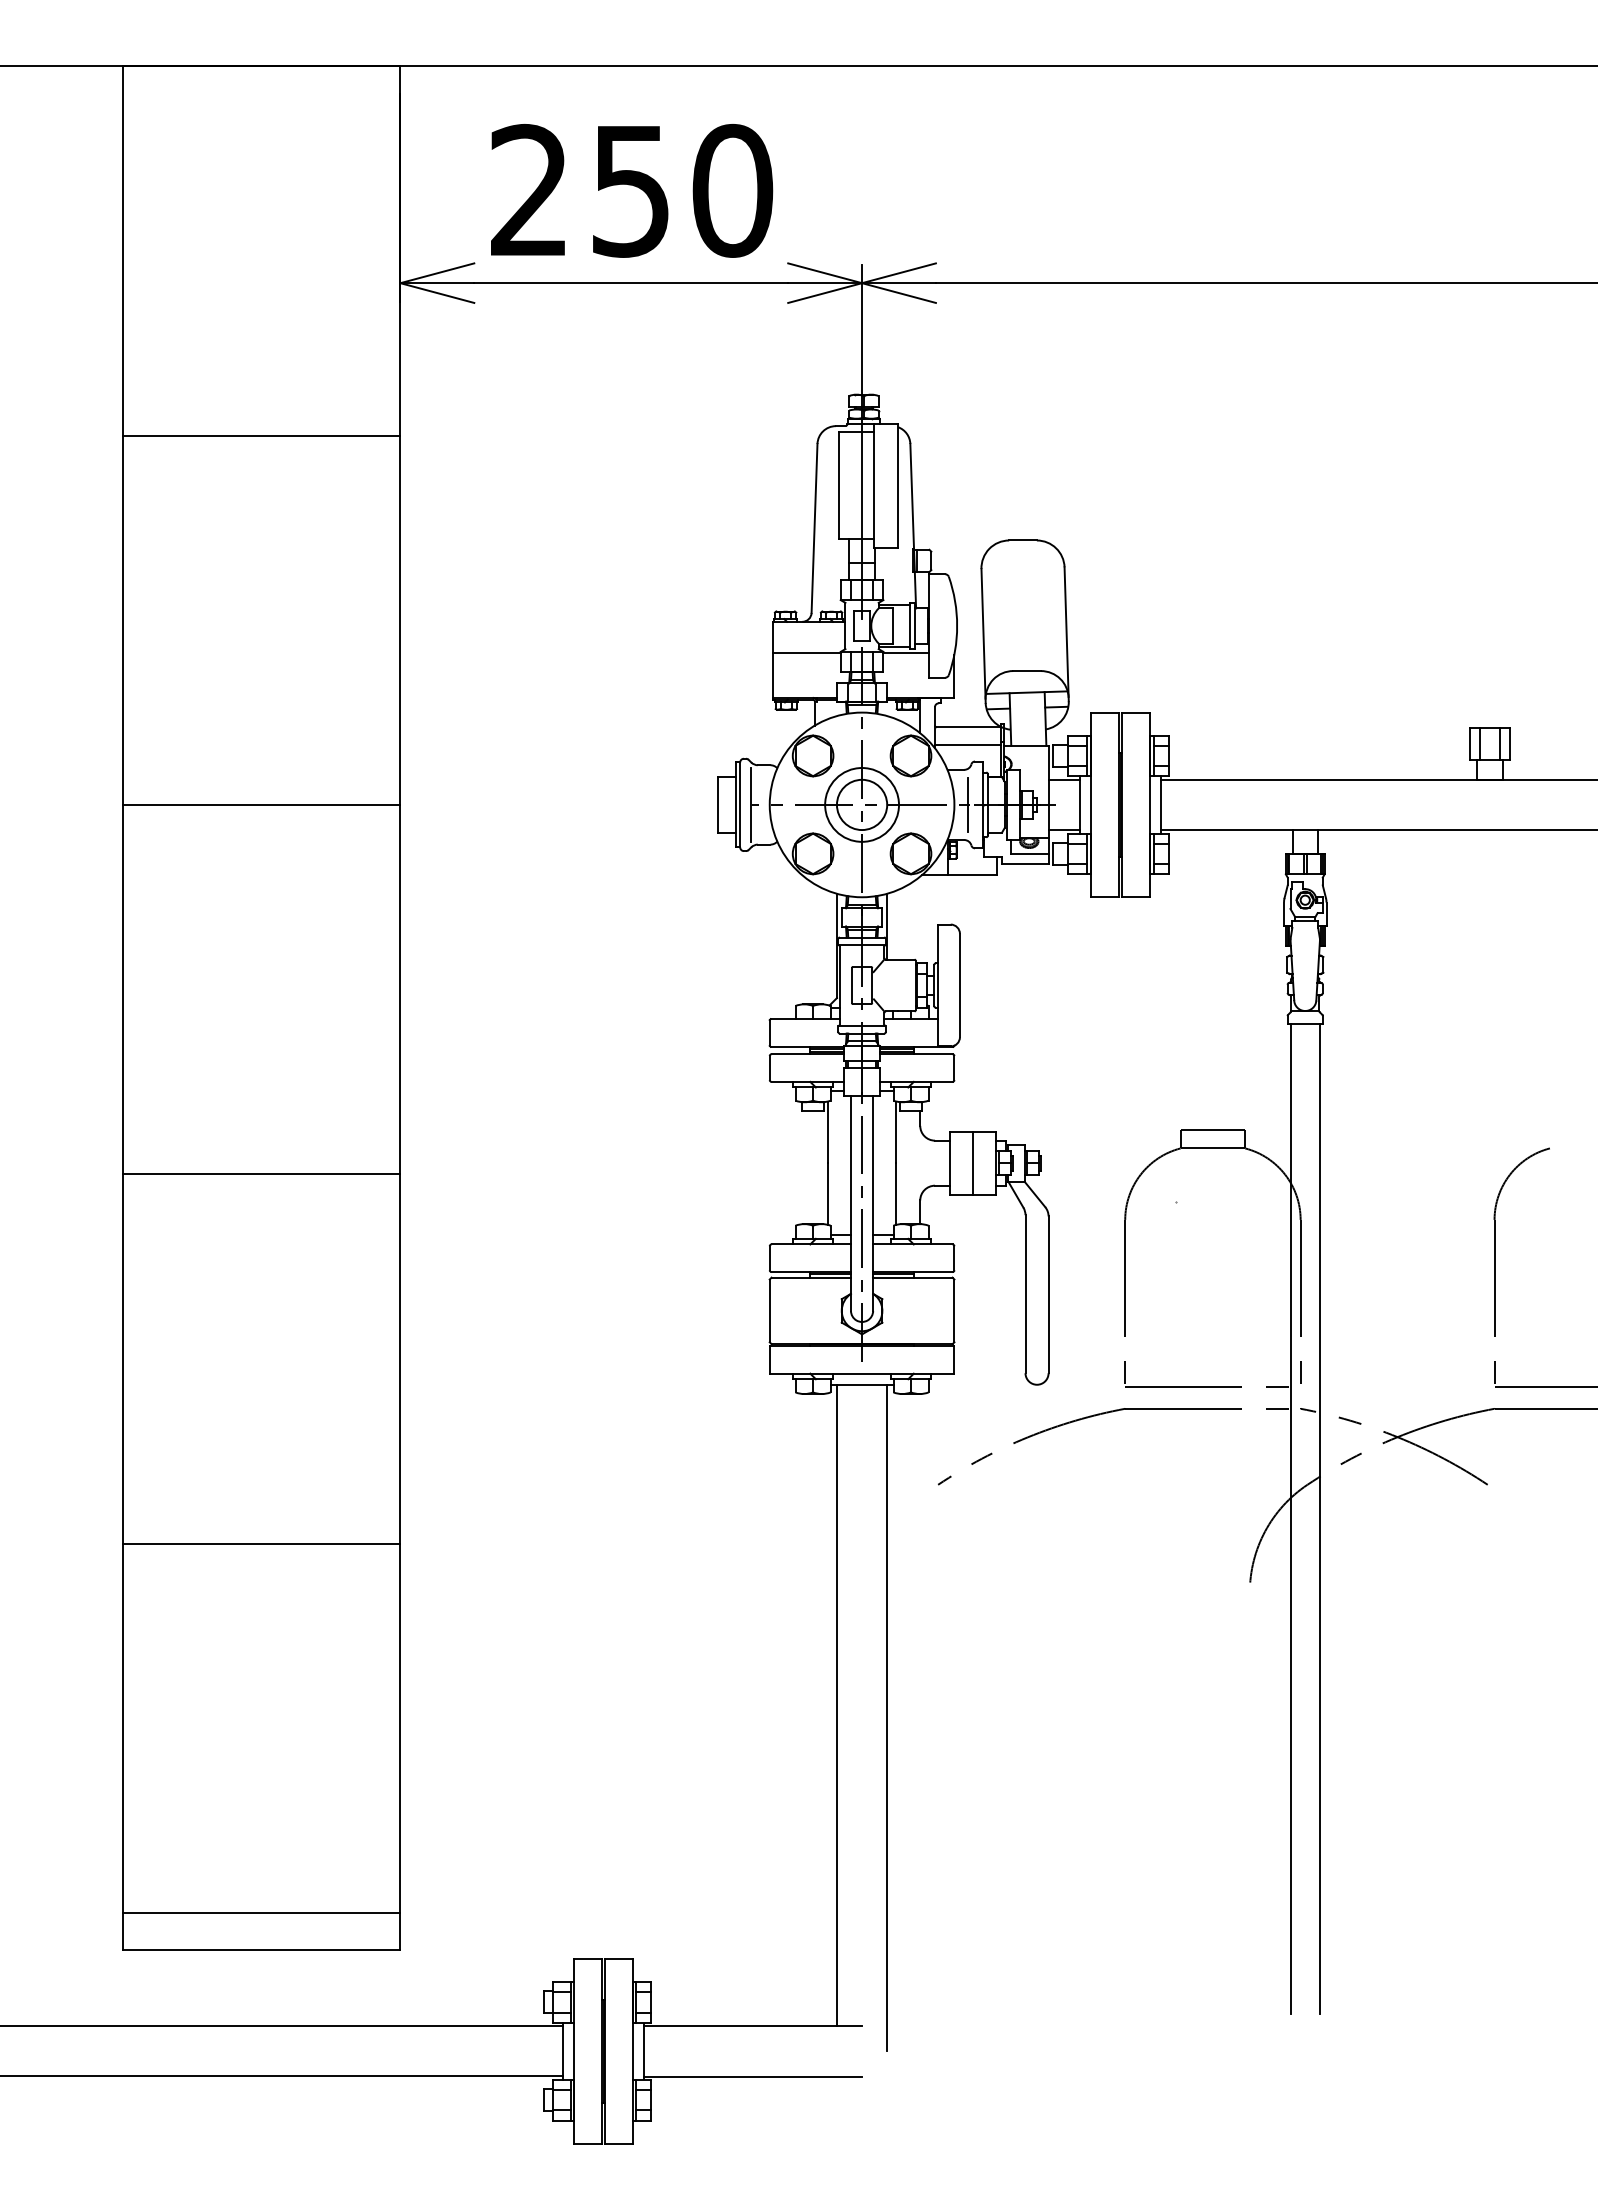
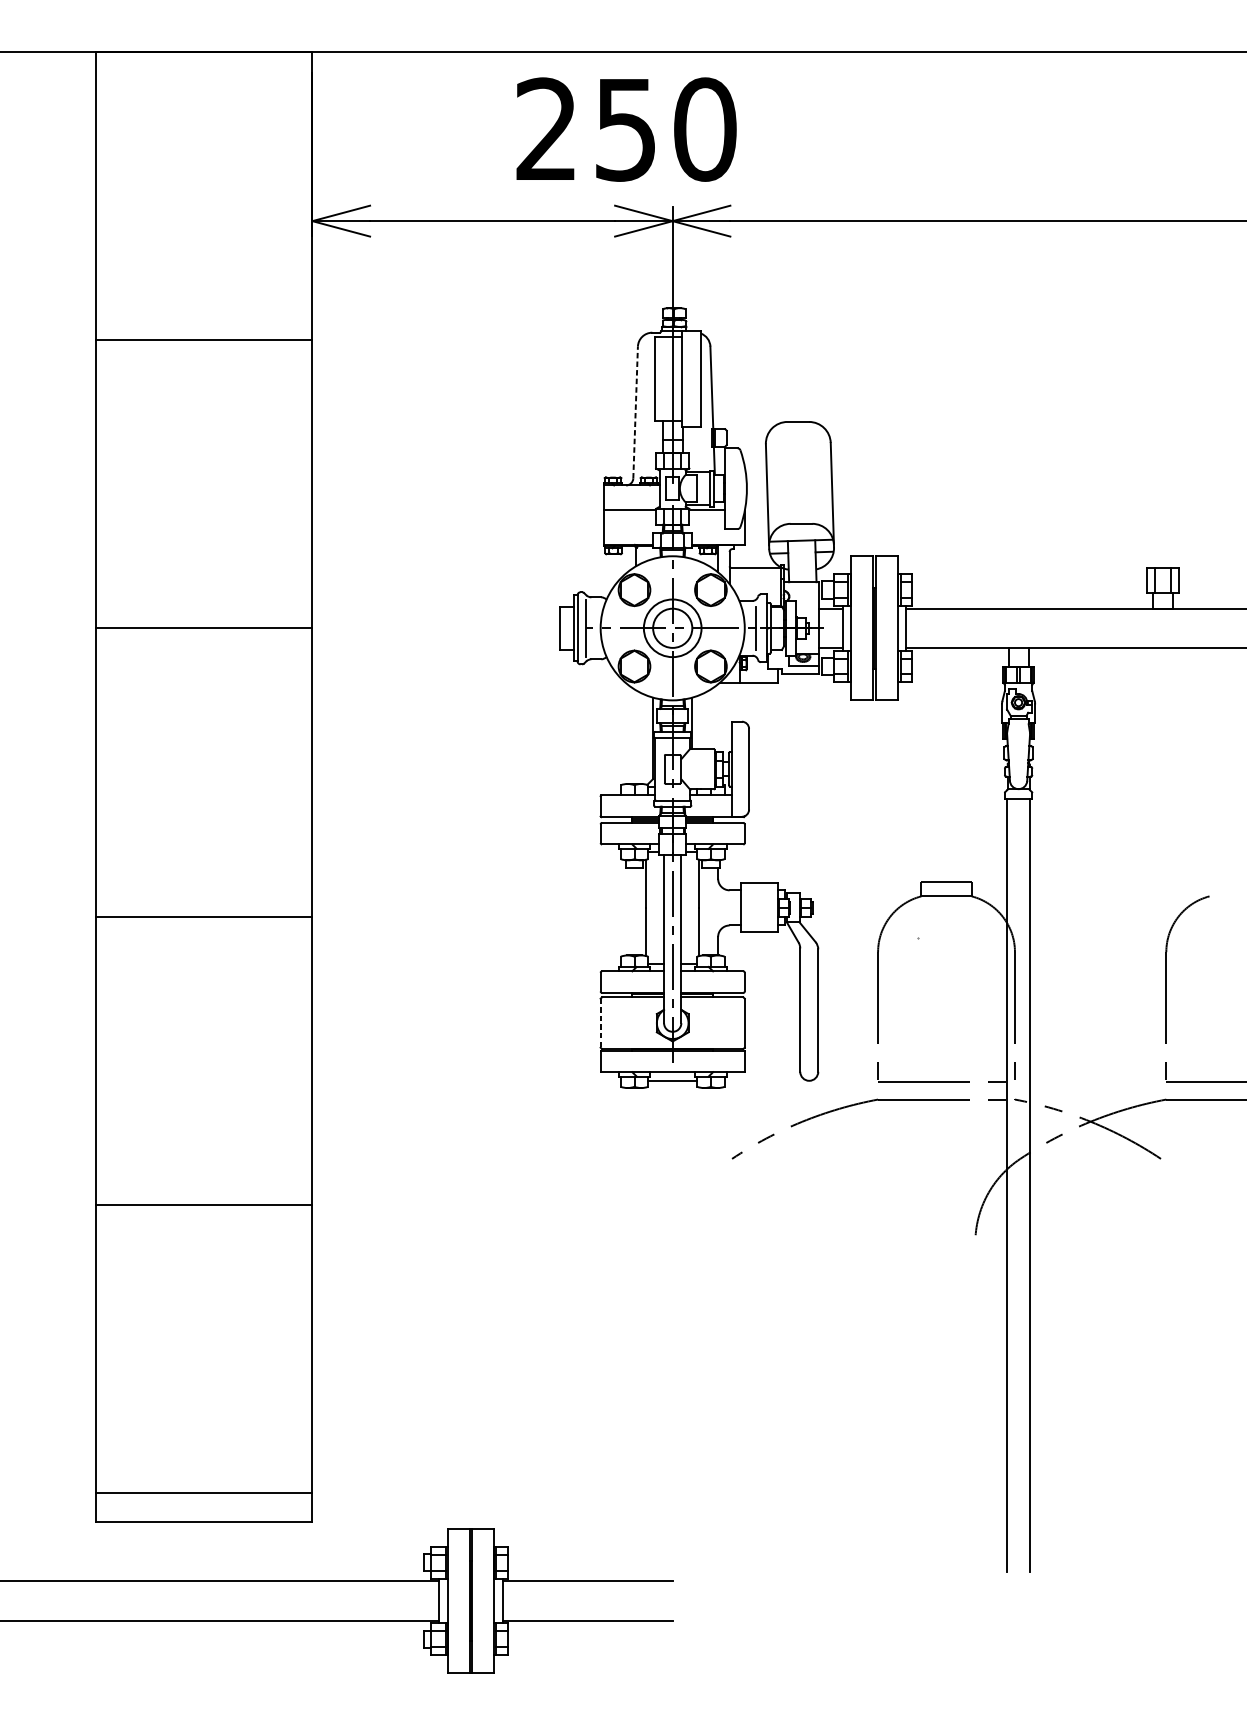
text: (632, 190) -> (627, 129), moved
line: (814, 528) -> (635, 412), solid -> dashed
line: (967, 745) -> (754, 581), removed
line: (973, 1162) -> (759, 907), removed
line: (769, 1311) -> (600, 1023), solid -> dashed
line: (836, 1705) -> (652, 1331), removed
line: (887, 1717) -> (692, 1340), removed

